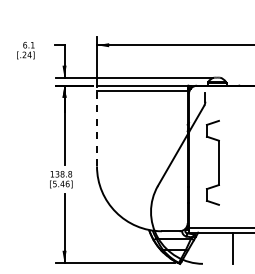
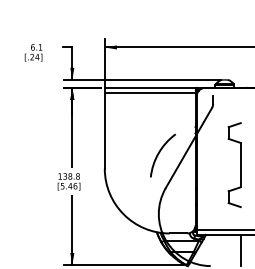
line: (97, 125) -> (105, 127), dashed -> solid
arc: (151, 152) -> (159, 154), added
part: (212, 162) -> (234, 164), moved

